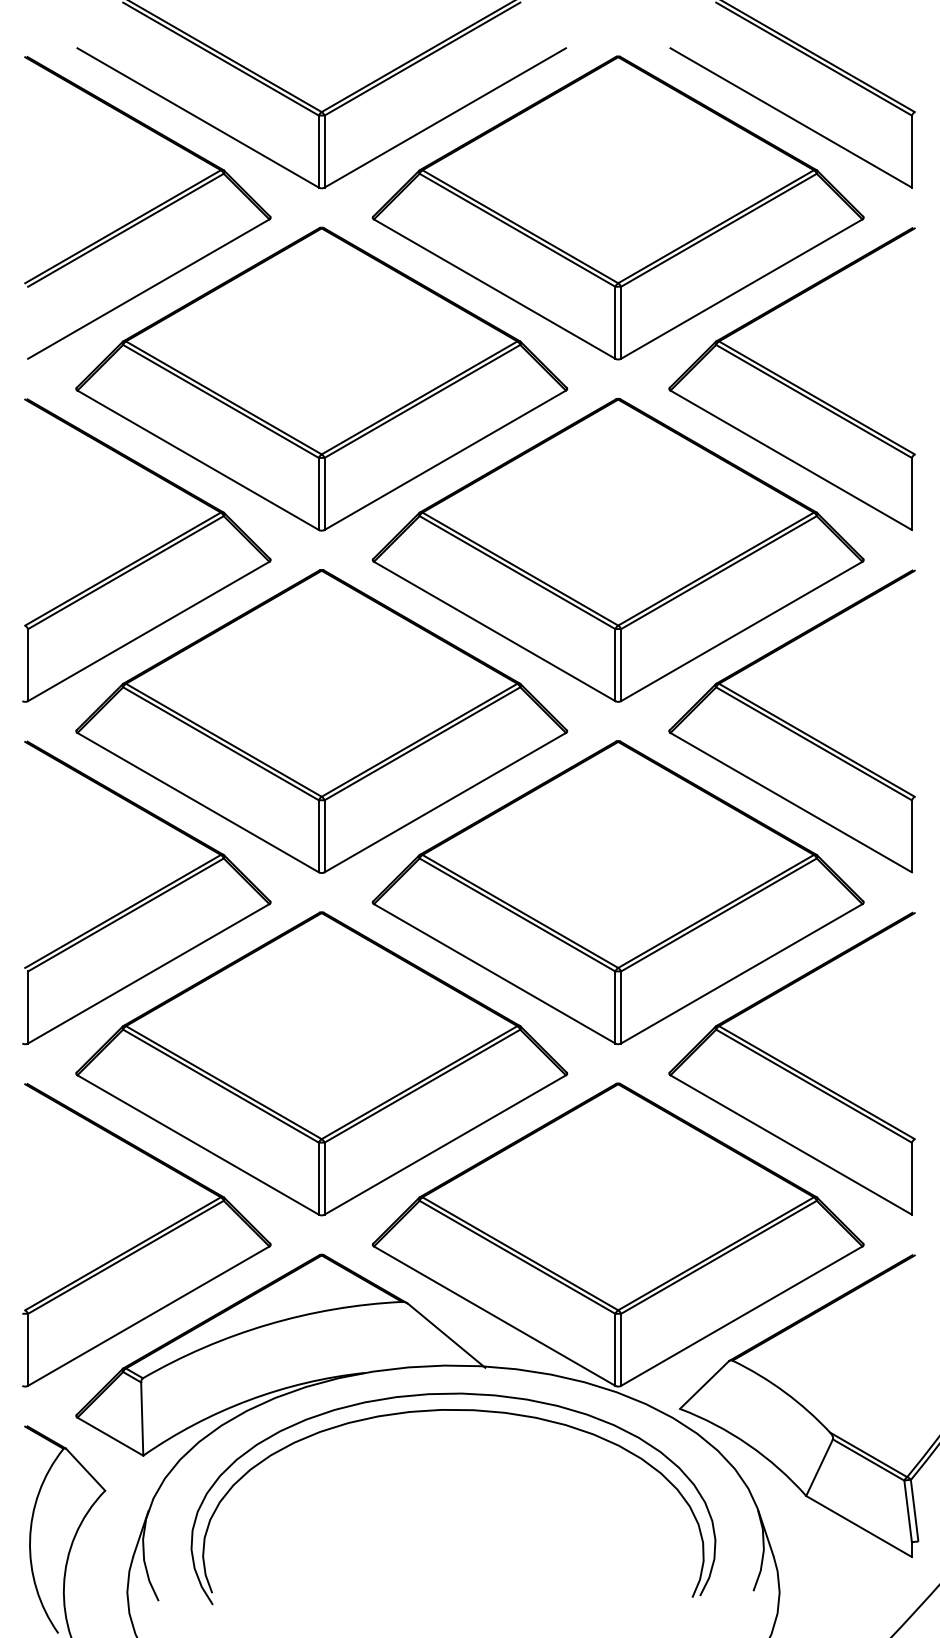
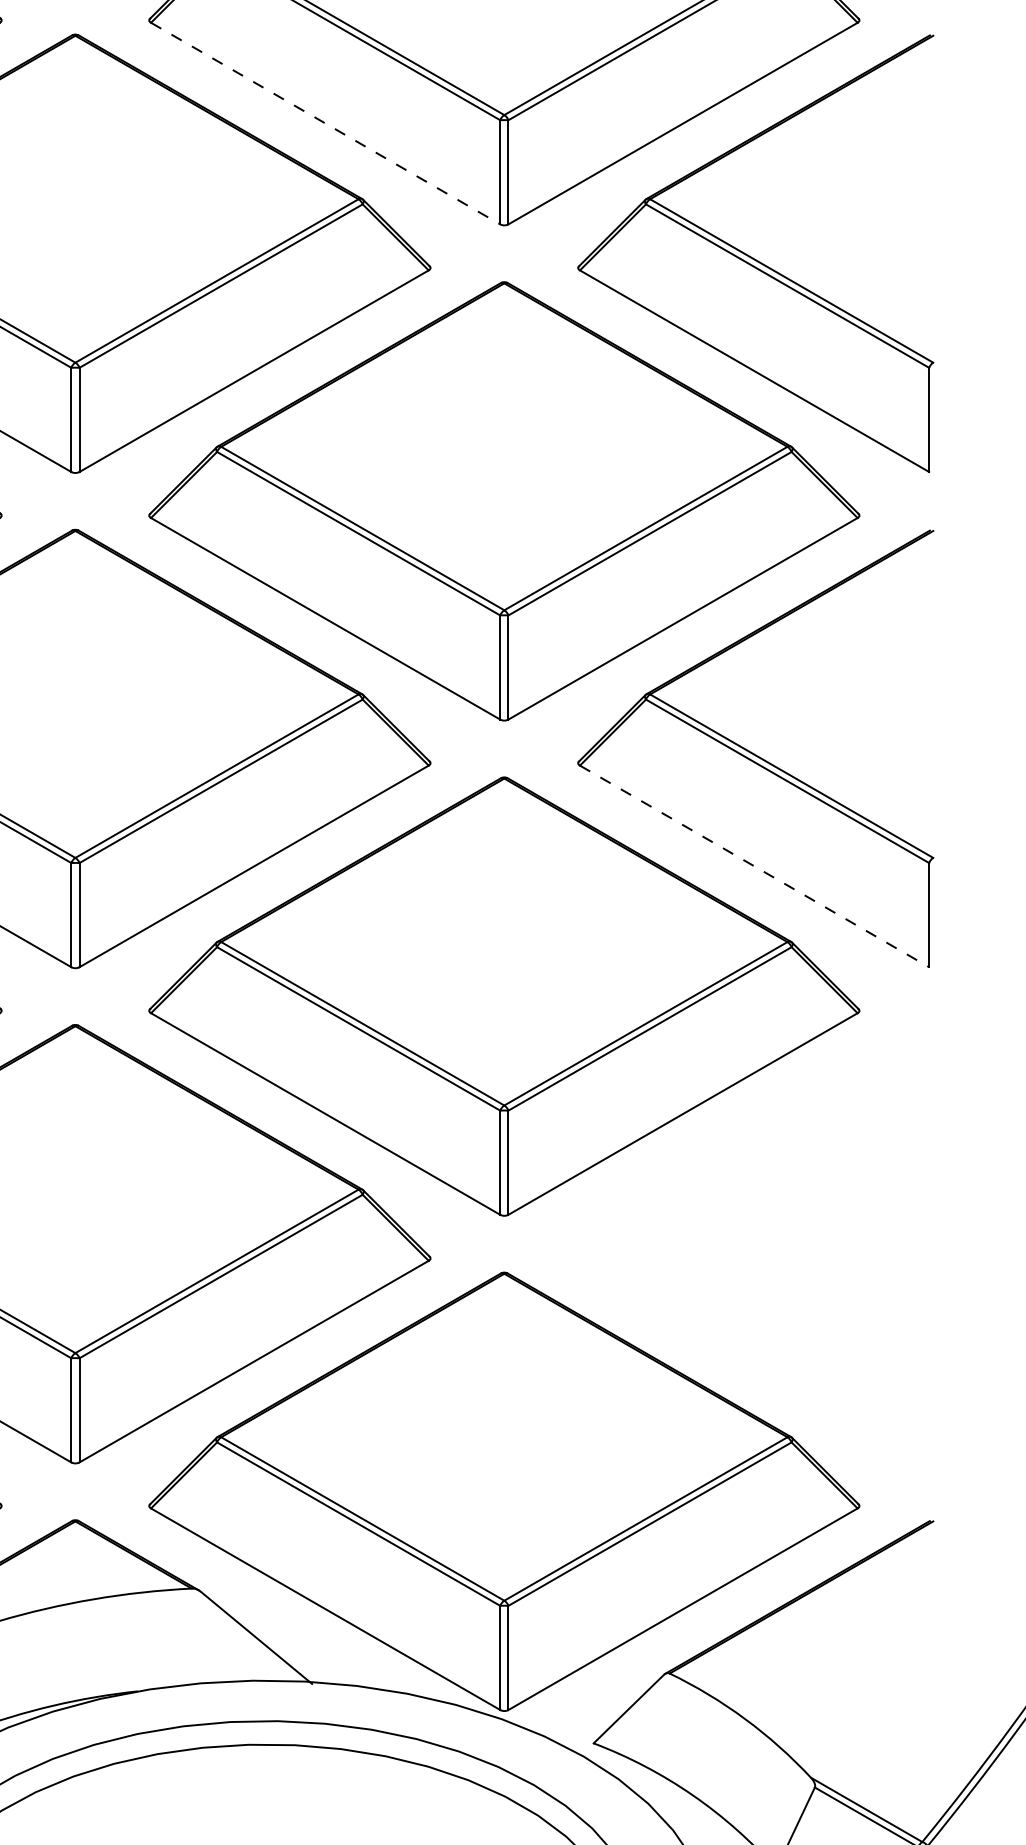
line: (495, 289) -> (326, 124), solid -> dashed
line: (791, 802) -> (754, 866), solid -> dashed
part: (791, 1063) -> (754, 1243), removed

